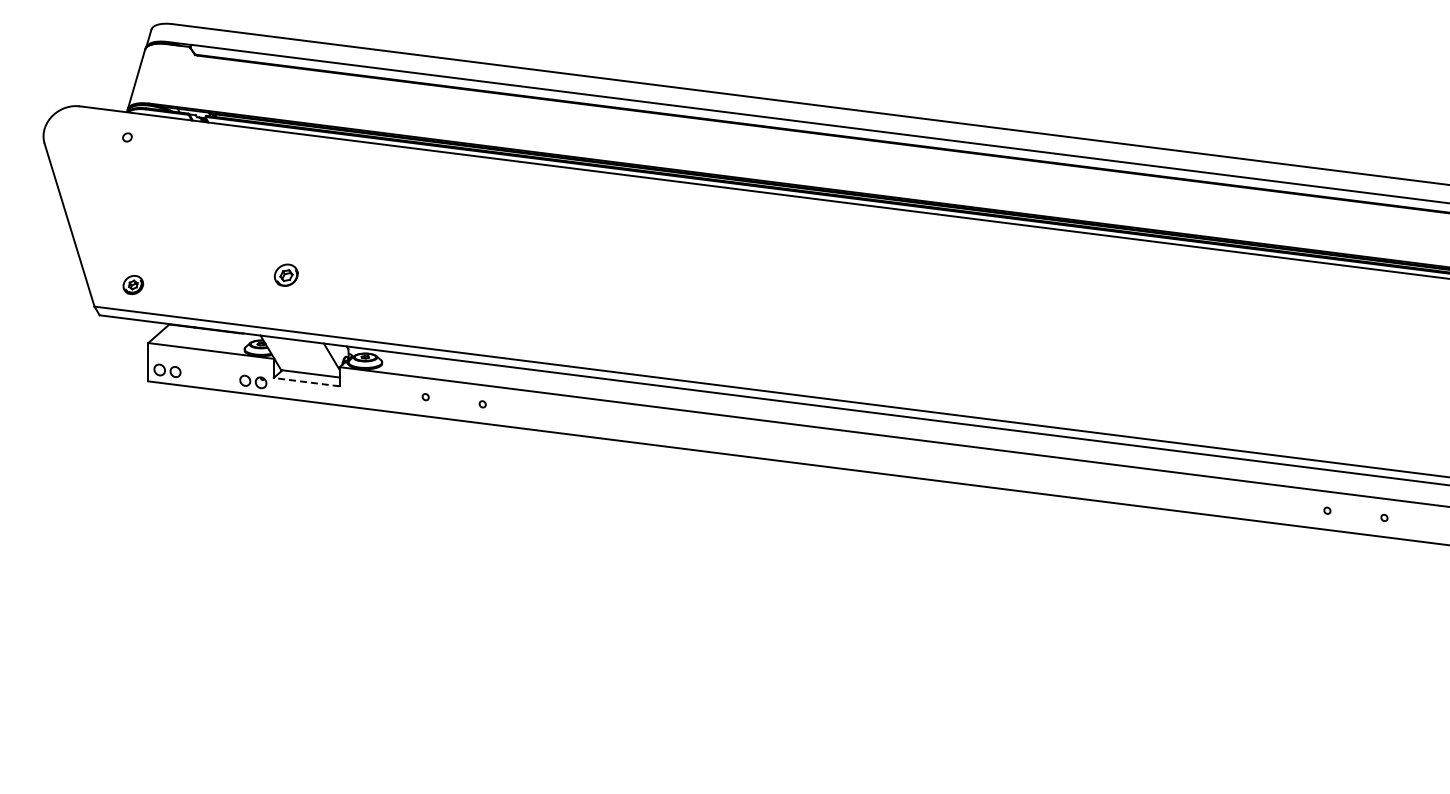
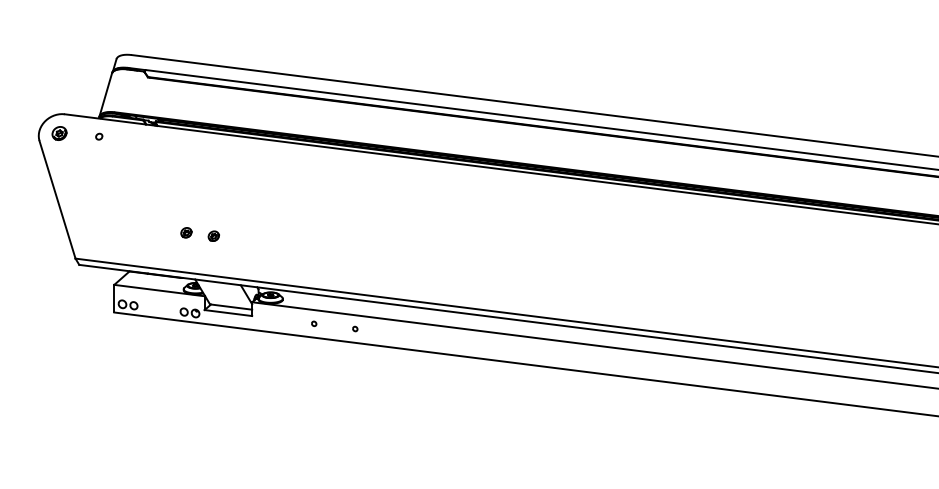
part: (248, 270) -> (186, 232), added
part: (286, 275) -> (213, 236), size x0.62
part: (133, 285) -> (59, 133), moved
line: (306, 382) -> (228, 313), dashed -> solid

